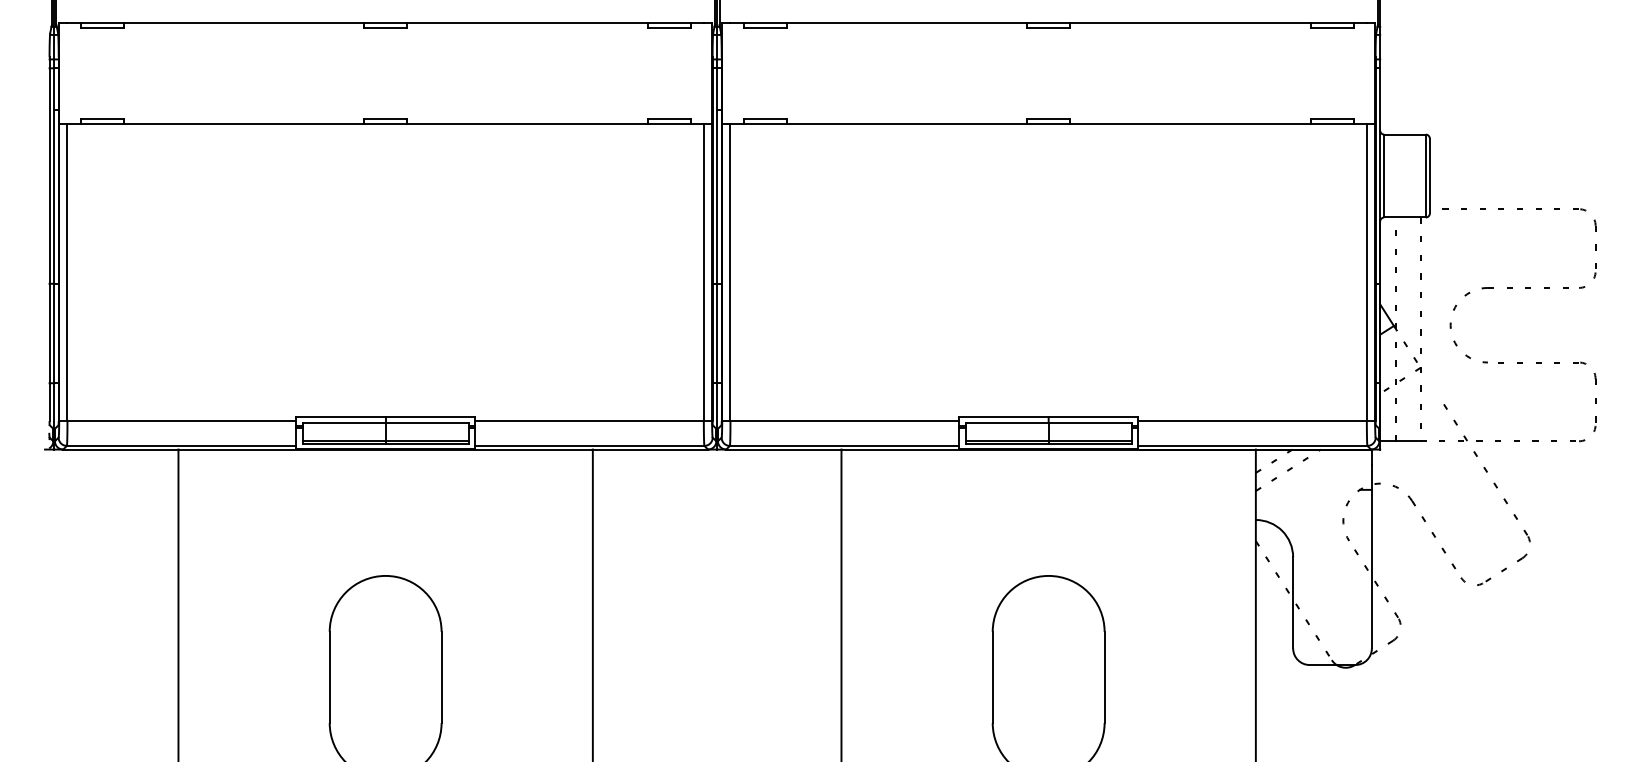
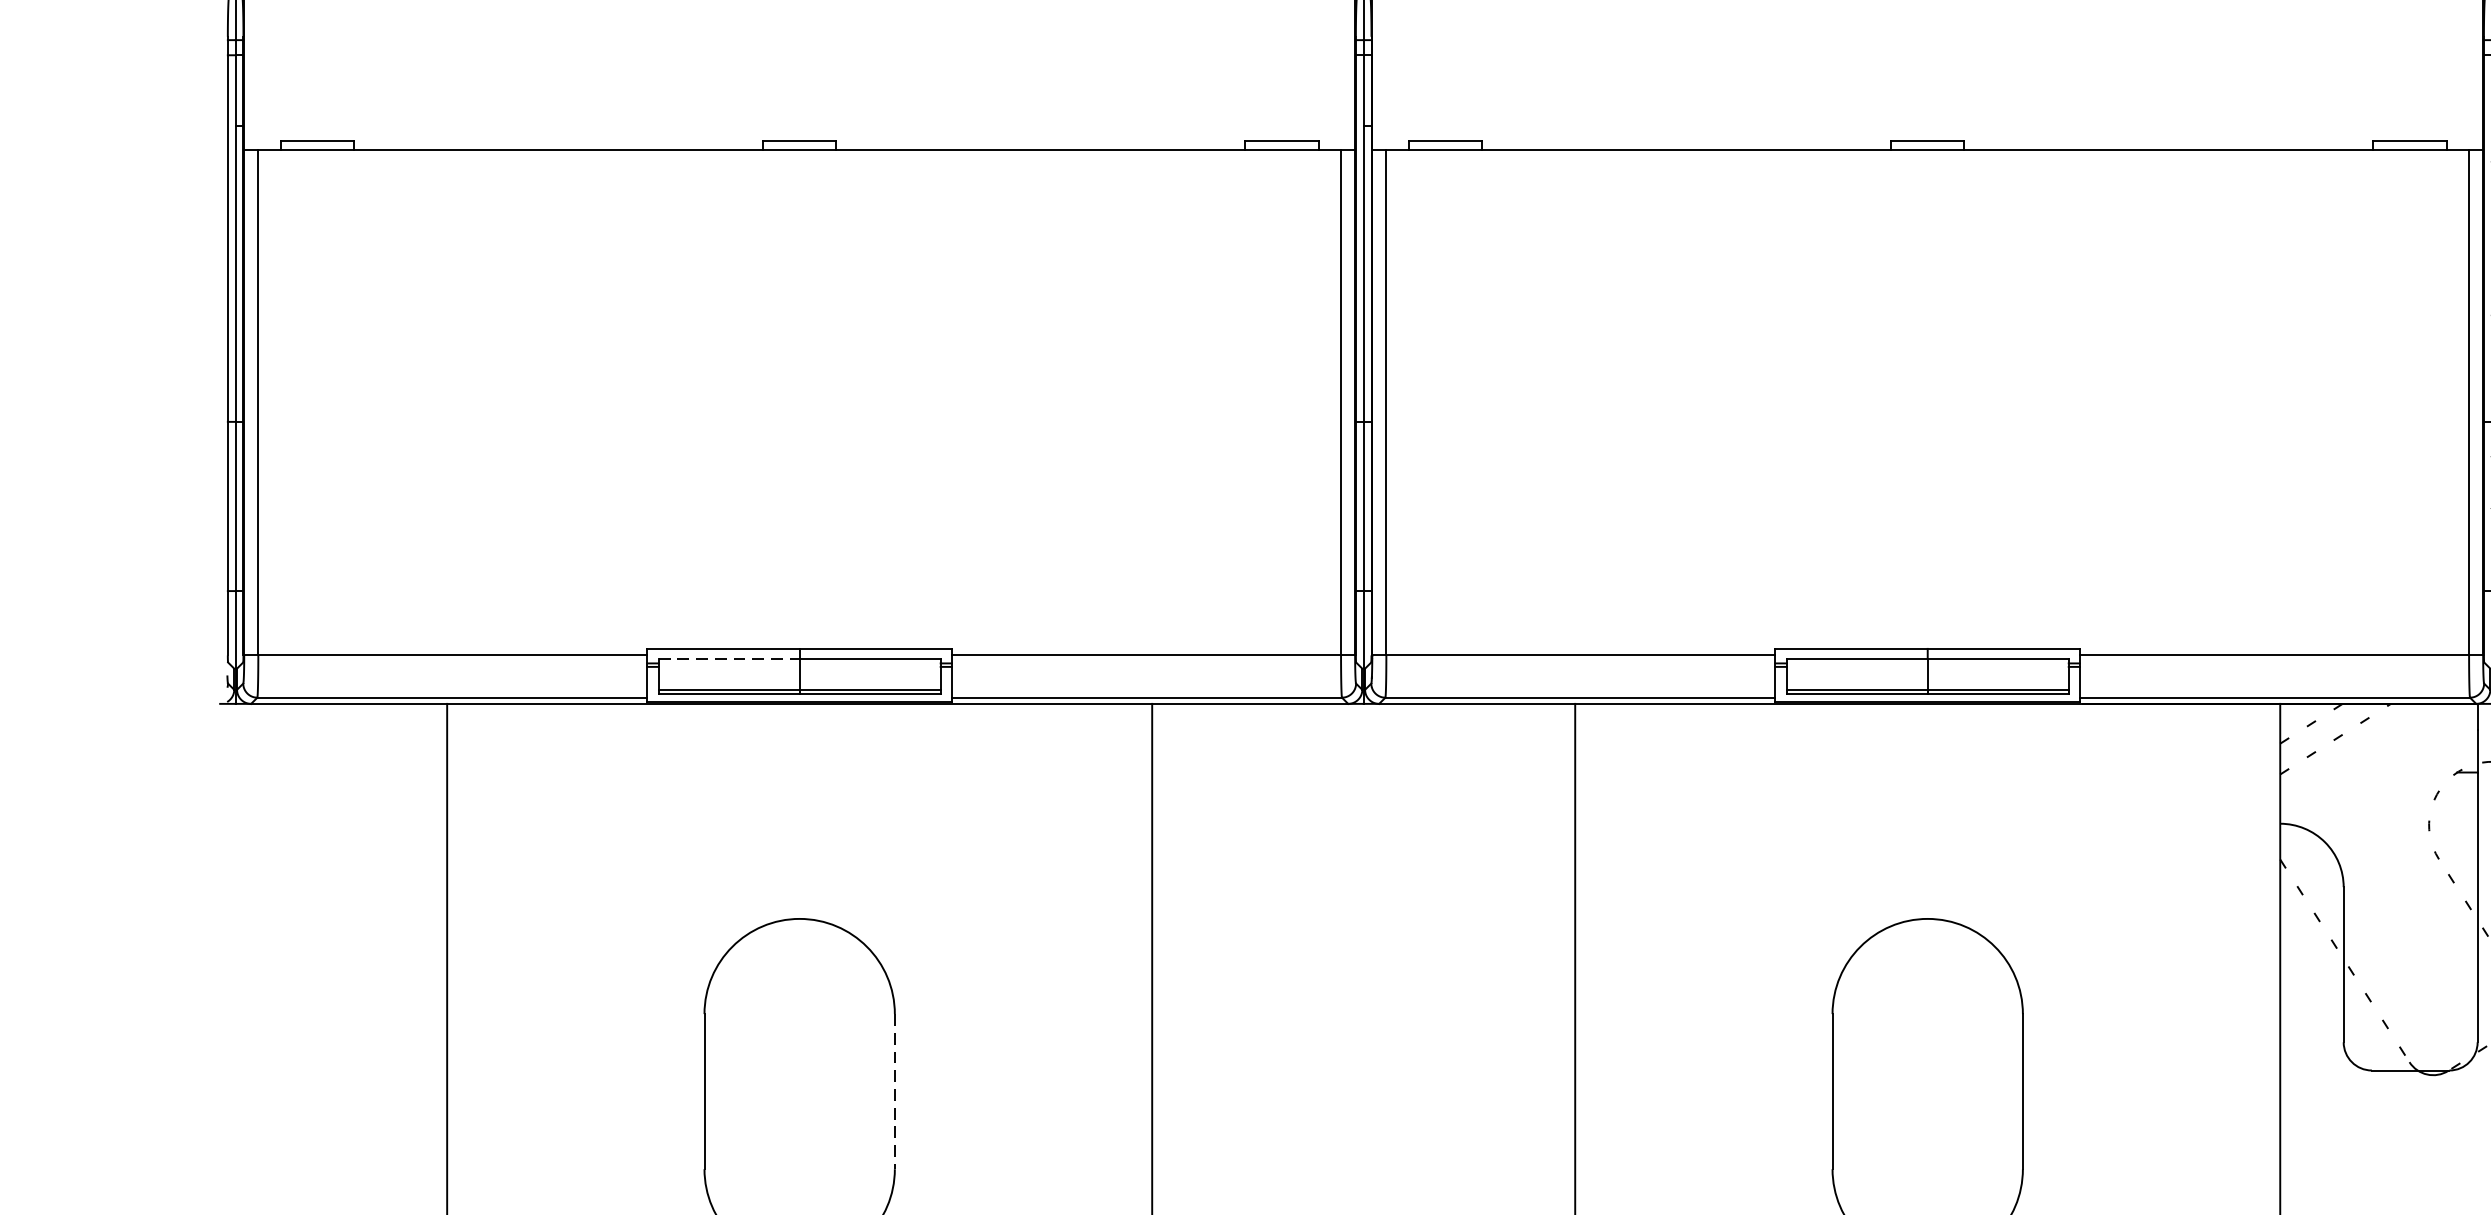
line: (344, 422) -> (729, 657), solid -> dashed
line: (441, 677) -> (894, 1091), solid -> dashed

